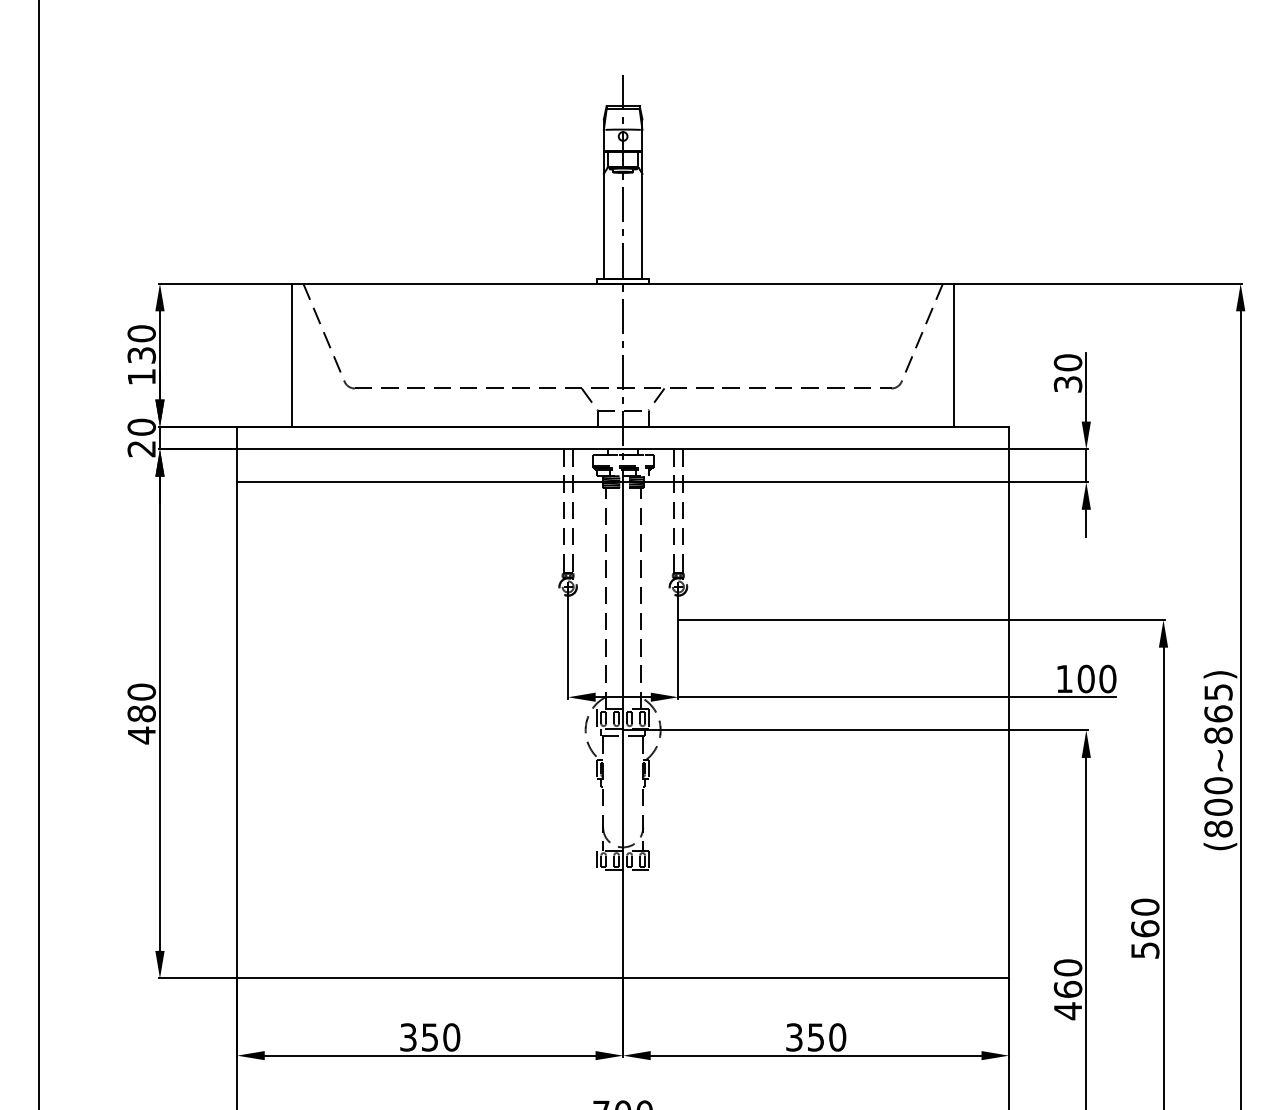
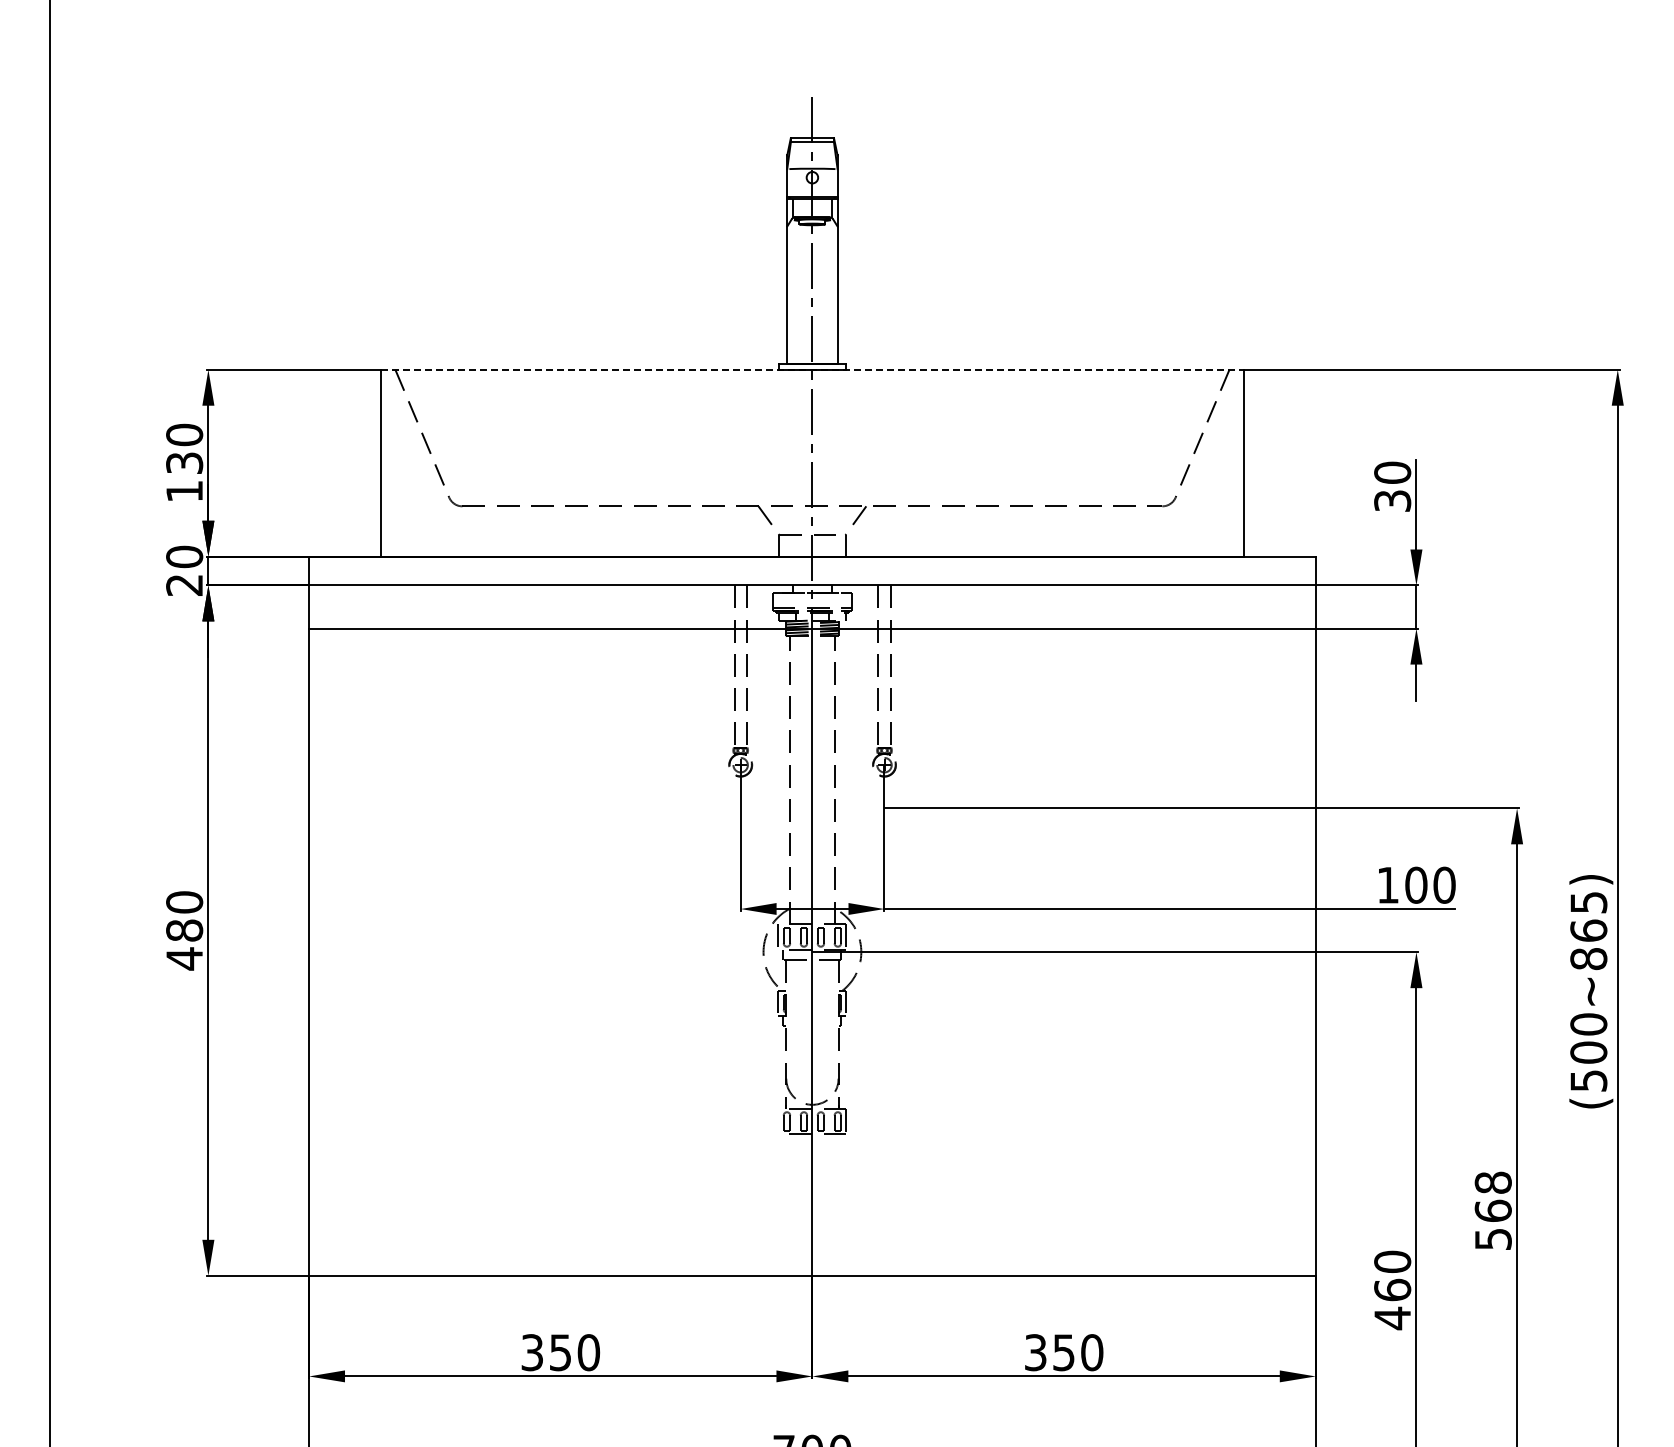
line: (623, 283) -> (812, 369), solid -> dashed
text: (1218, 828) -> (1588, 1080), (800~865) -> (500~865)
line: (597, 860) -> (778, 1121), removed
text: (1145, 906) -> (1493, 1182), 560 -> 568

